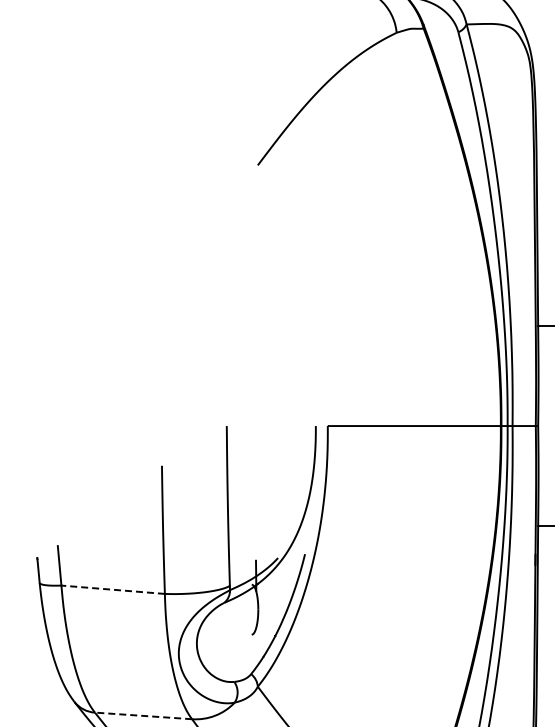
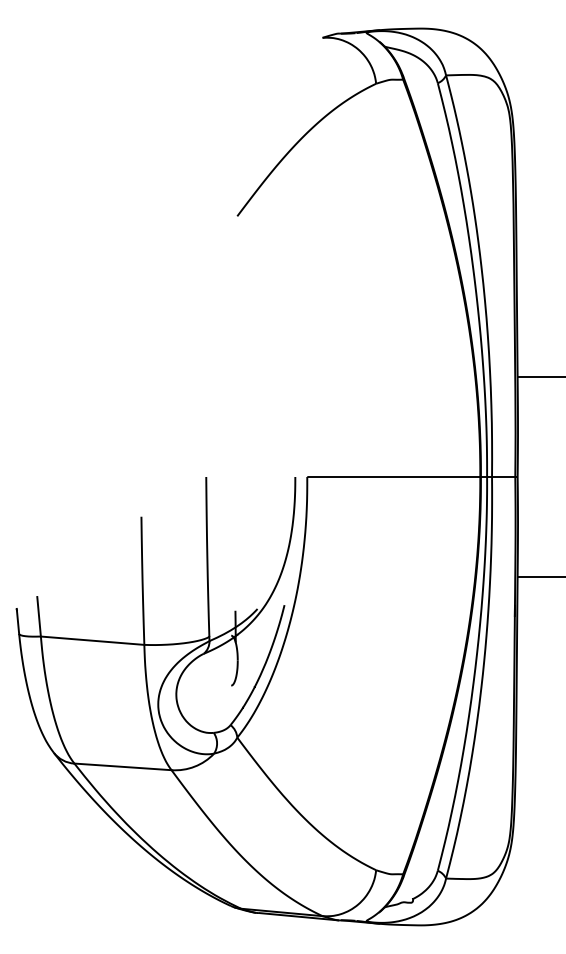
line: (113, 589) -> (92, 640), dashed -> solid
line: (143, 715) -> (122, 766), dashed -> solid

